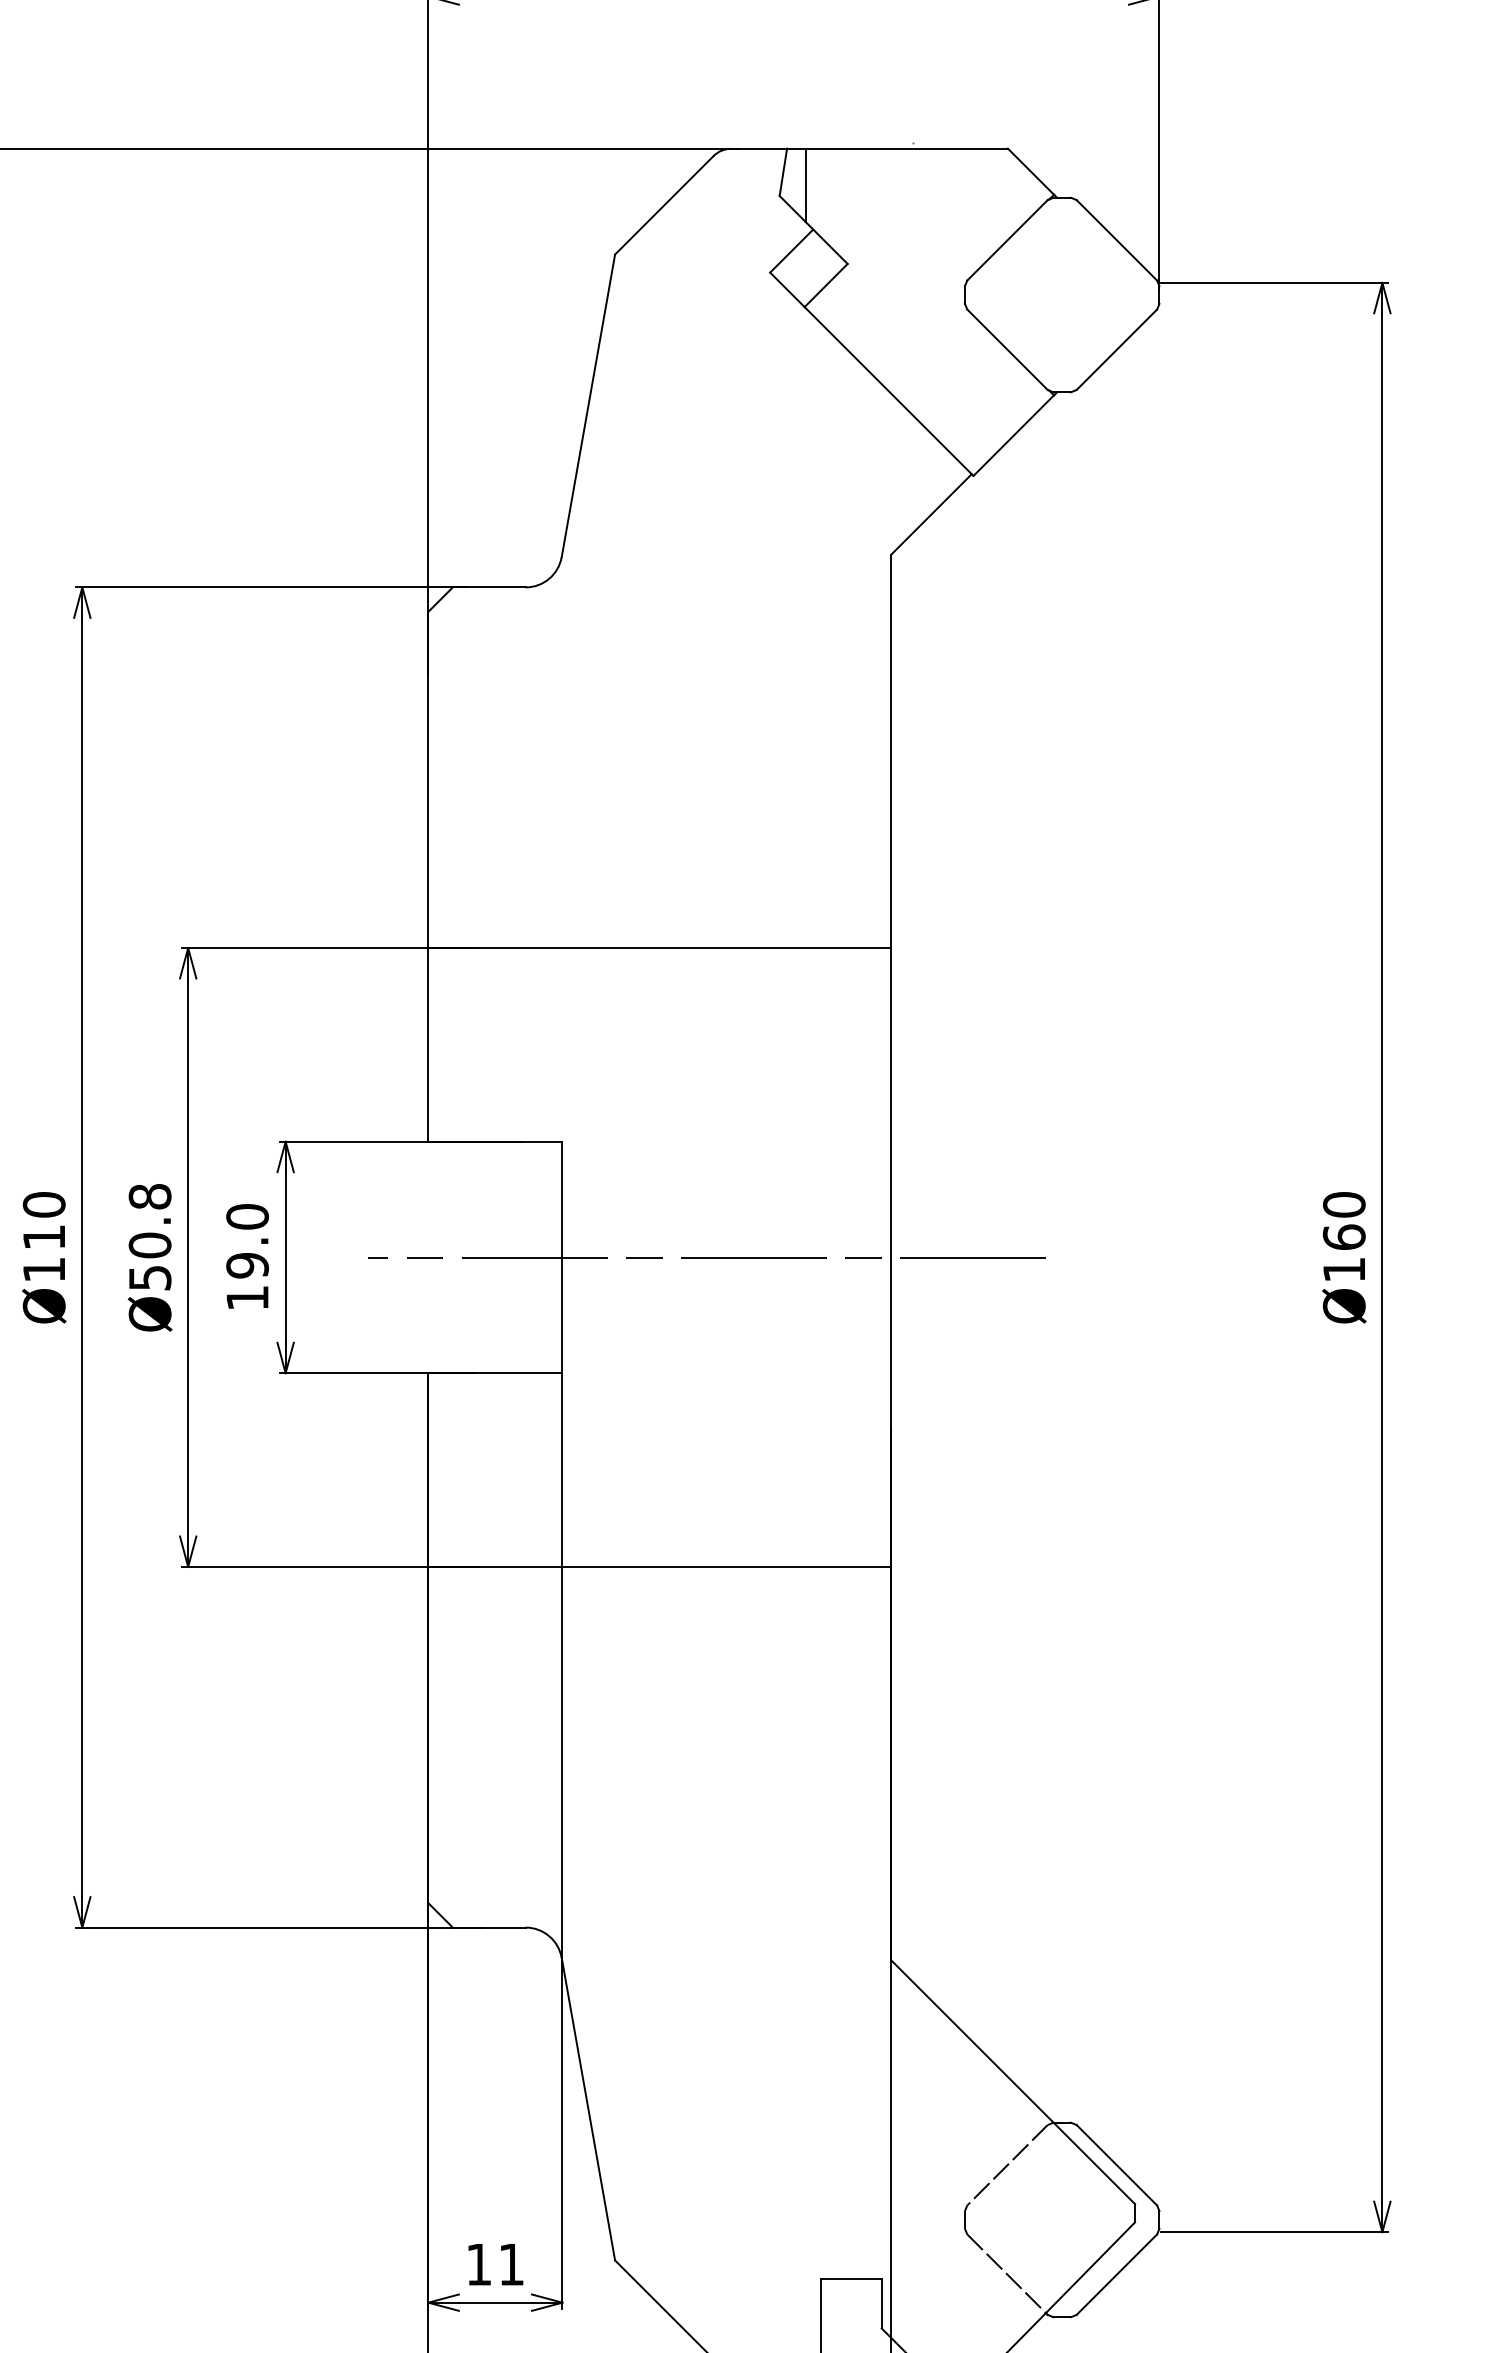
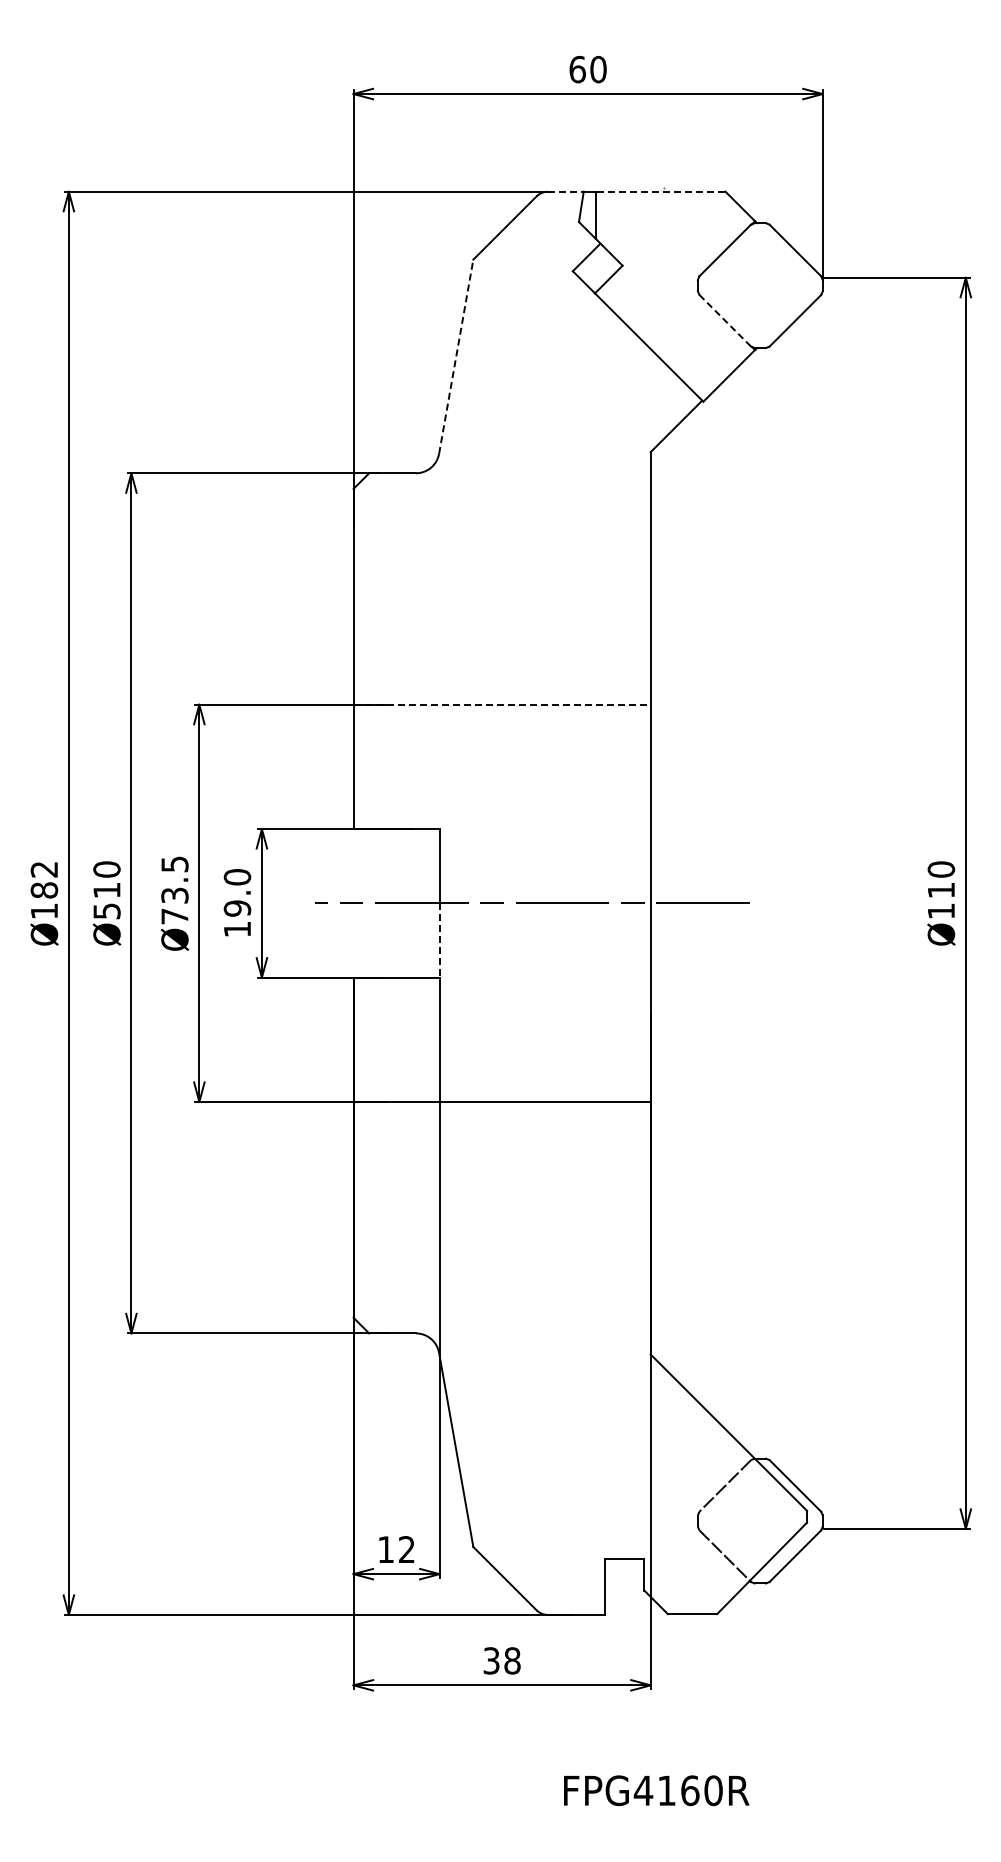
line: (760, 148) -> (566, 191), solid -> dashed
line: (906, 148) -> (660, 191), solid -> dashed
line: (1006, 349) -> (724, 320), solid -> dashed
line: (588, 405) -> (456, 356), solid -> dashed
line: (660, 947) -> (502, 704), solid -> dashed
text: (149, 1237) -> (174, 890), Ø50.8 -> Ø73.5
text: (1344, 1237) -> (941, 890), Ø160 -> Ø110
text: (43, 1270) -> (106, 911), Ø110 -> Ø510
line: (562, 1315) -> (439, 940), solid -> dashed
text: (510, 2264) -> (406, 1549), 11 -> 12

